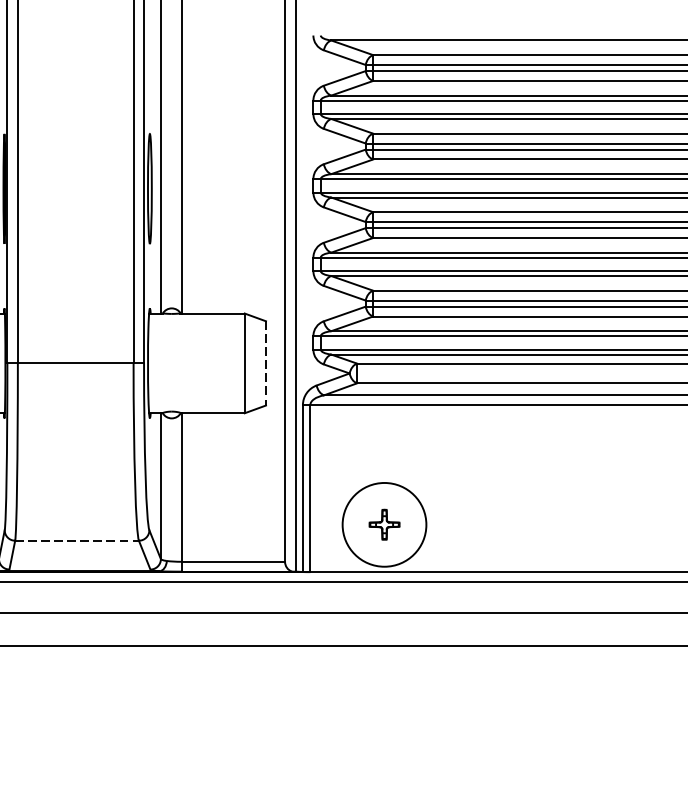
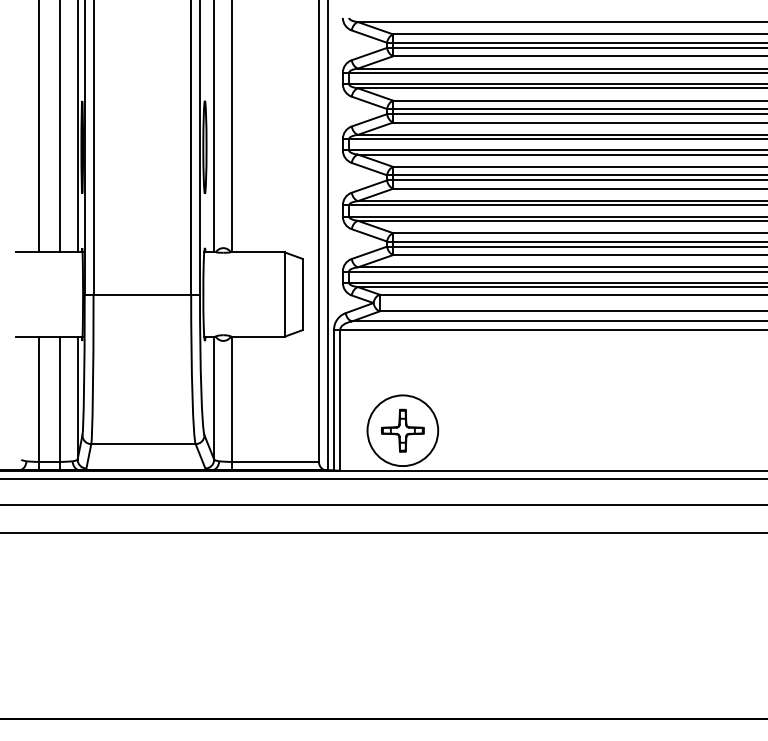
line: (265, 363) -> (302, 294), dashed -> solid
part: (384, 524) -> (402, 430), size x1.67
line: (77, 541) -> (143, 444), dashed -> solid

